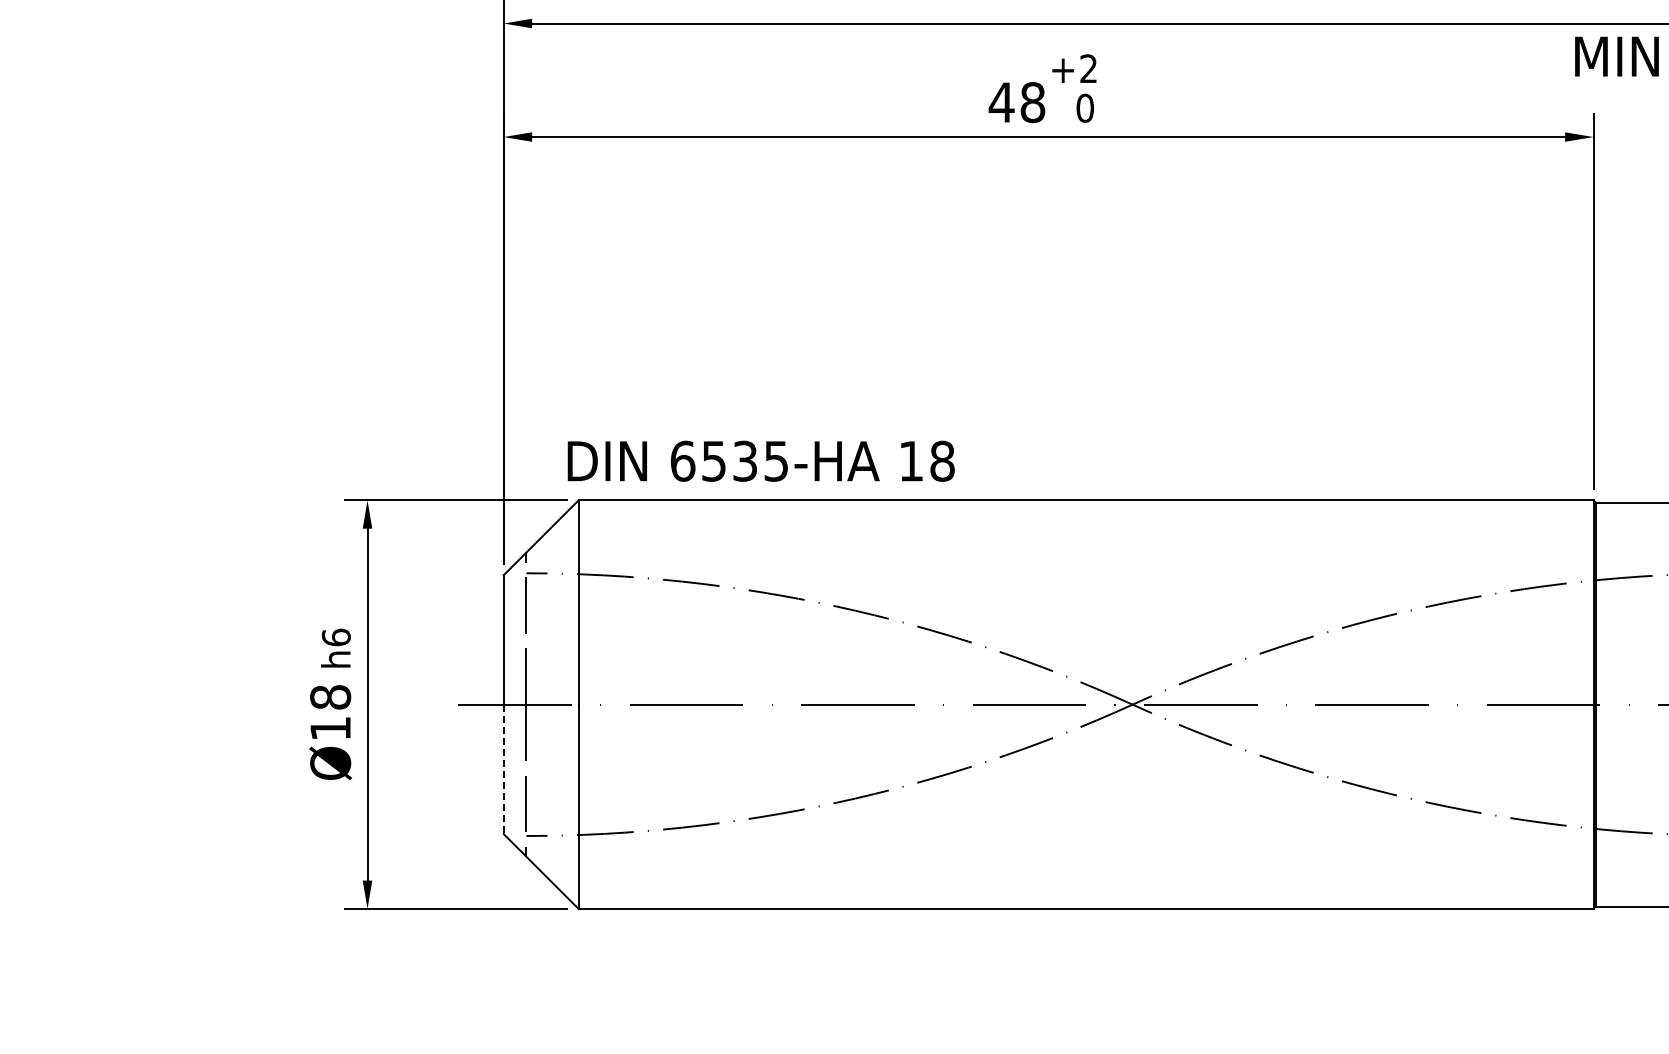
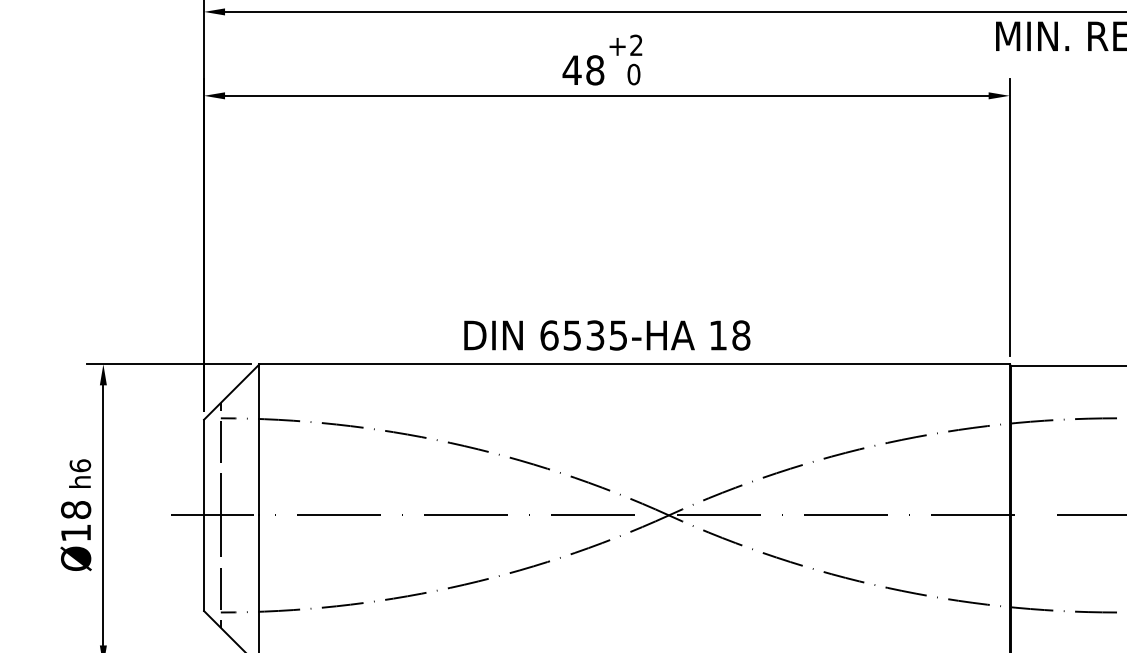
text: (760, 460) -> (606, 334), moved
line: (503, 769) -> (203, 563), dashed -> solid

